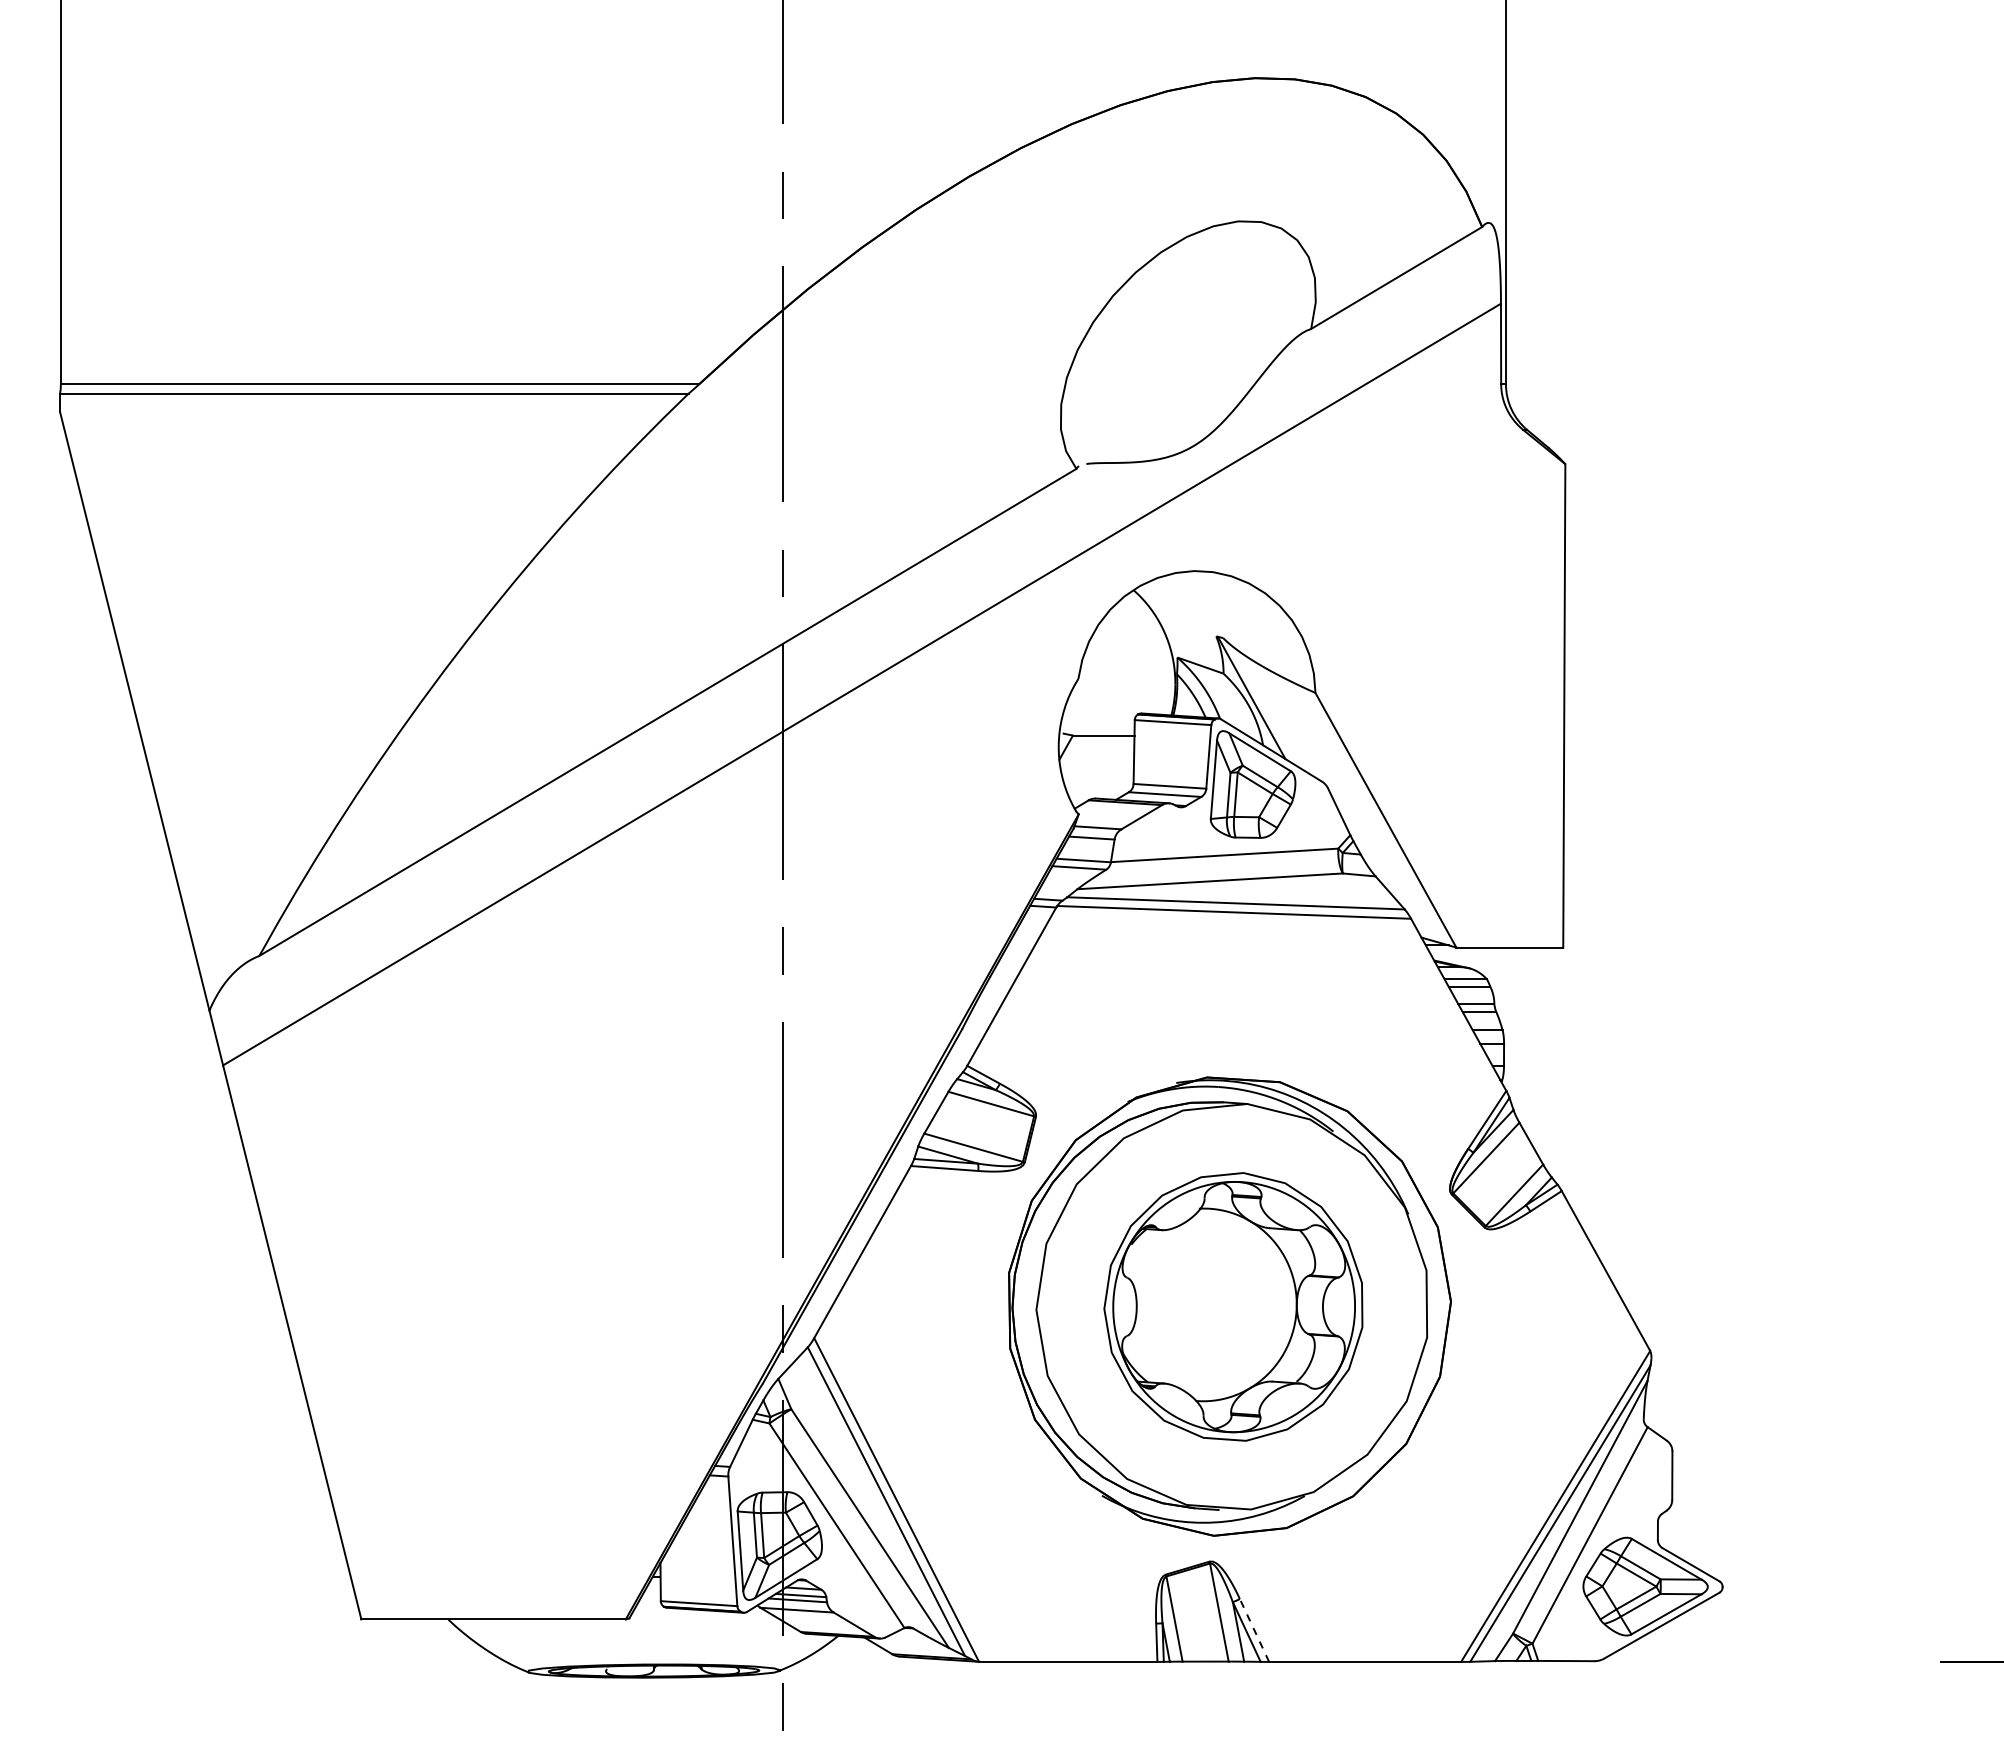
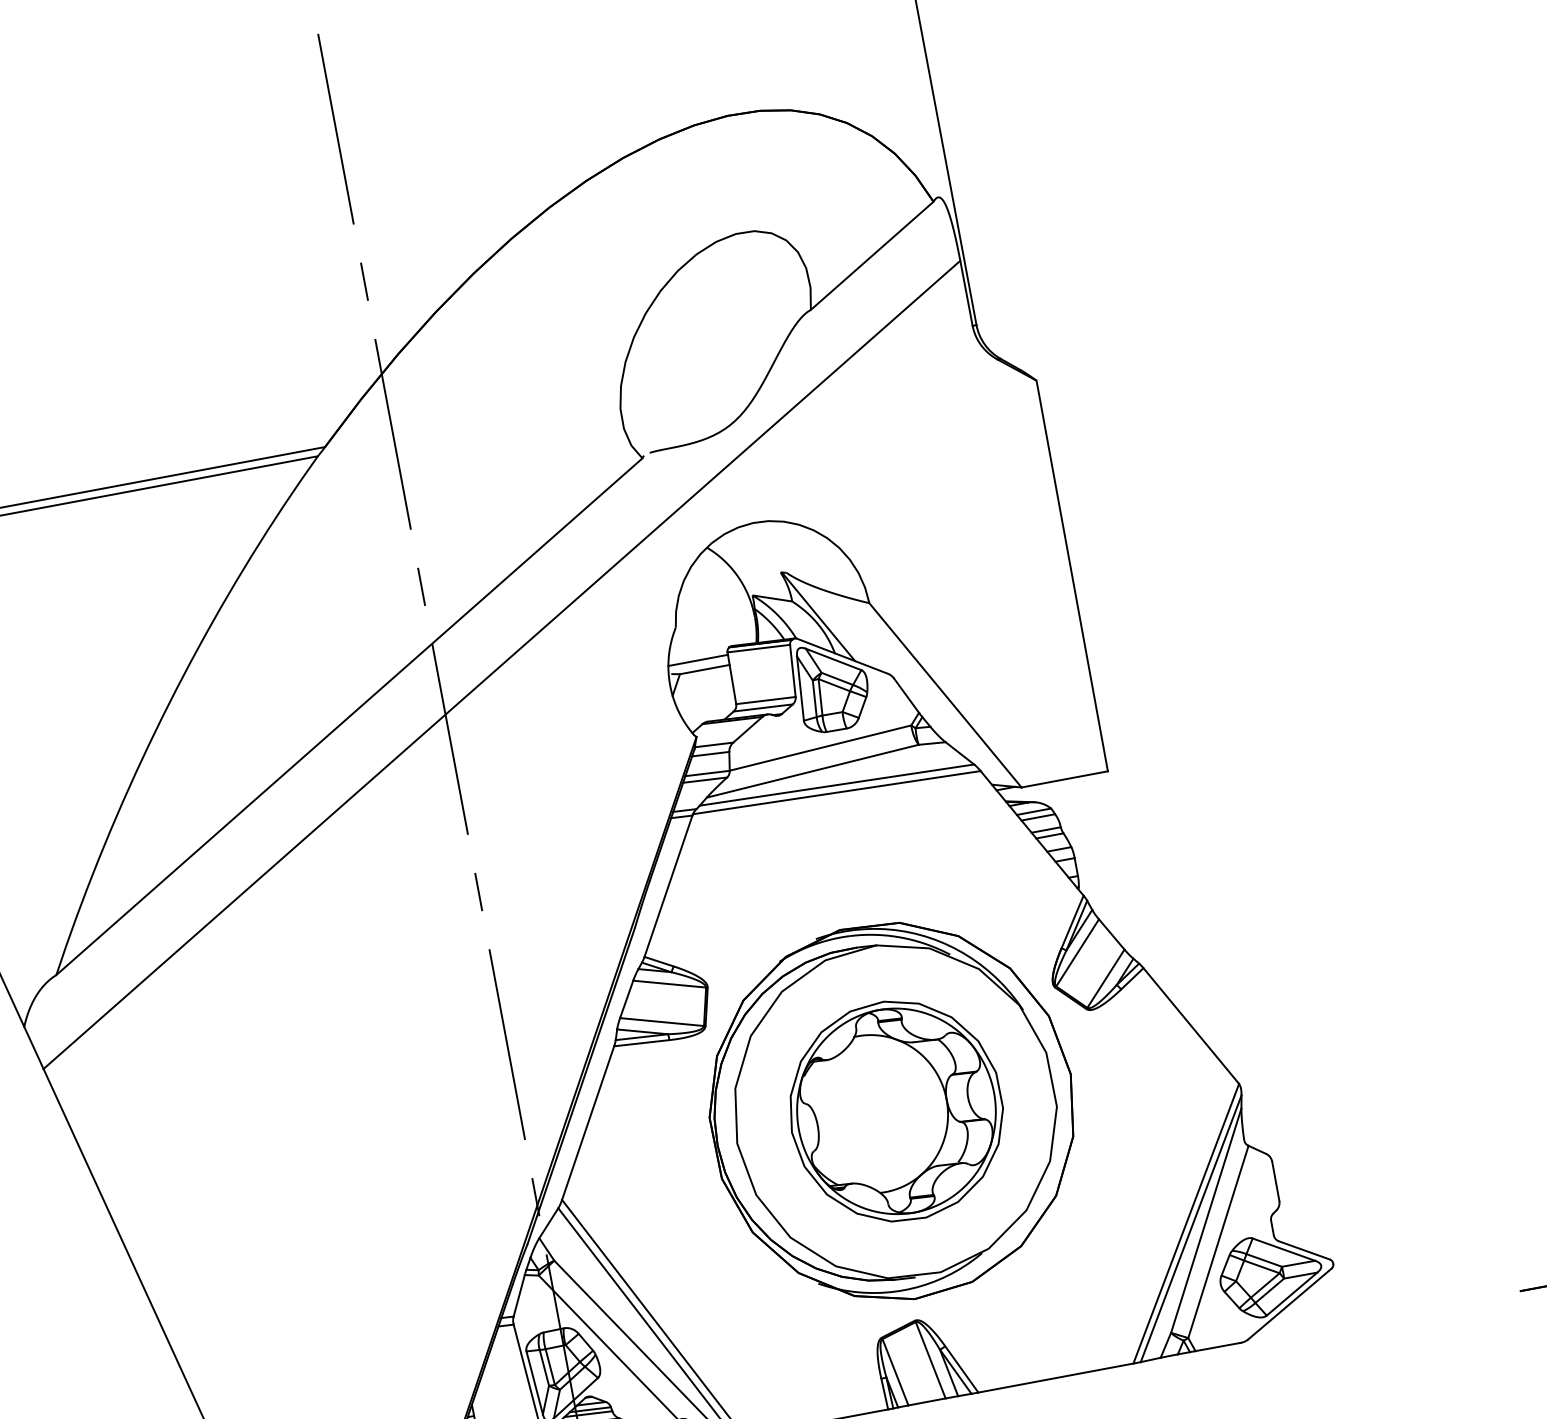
line: (1097, 723) -> (697, 660), added
line: (1254, 1630) -> (961, 1369), dashed -> solid

